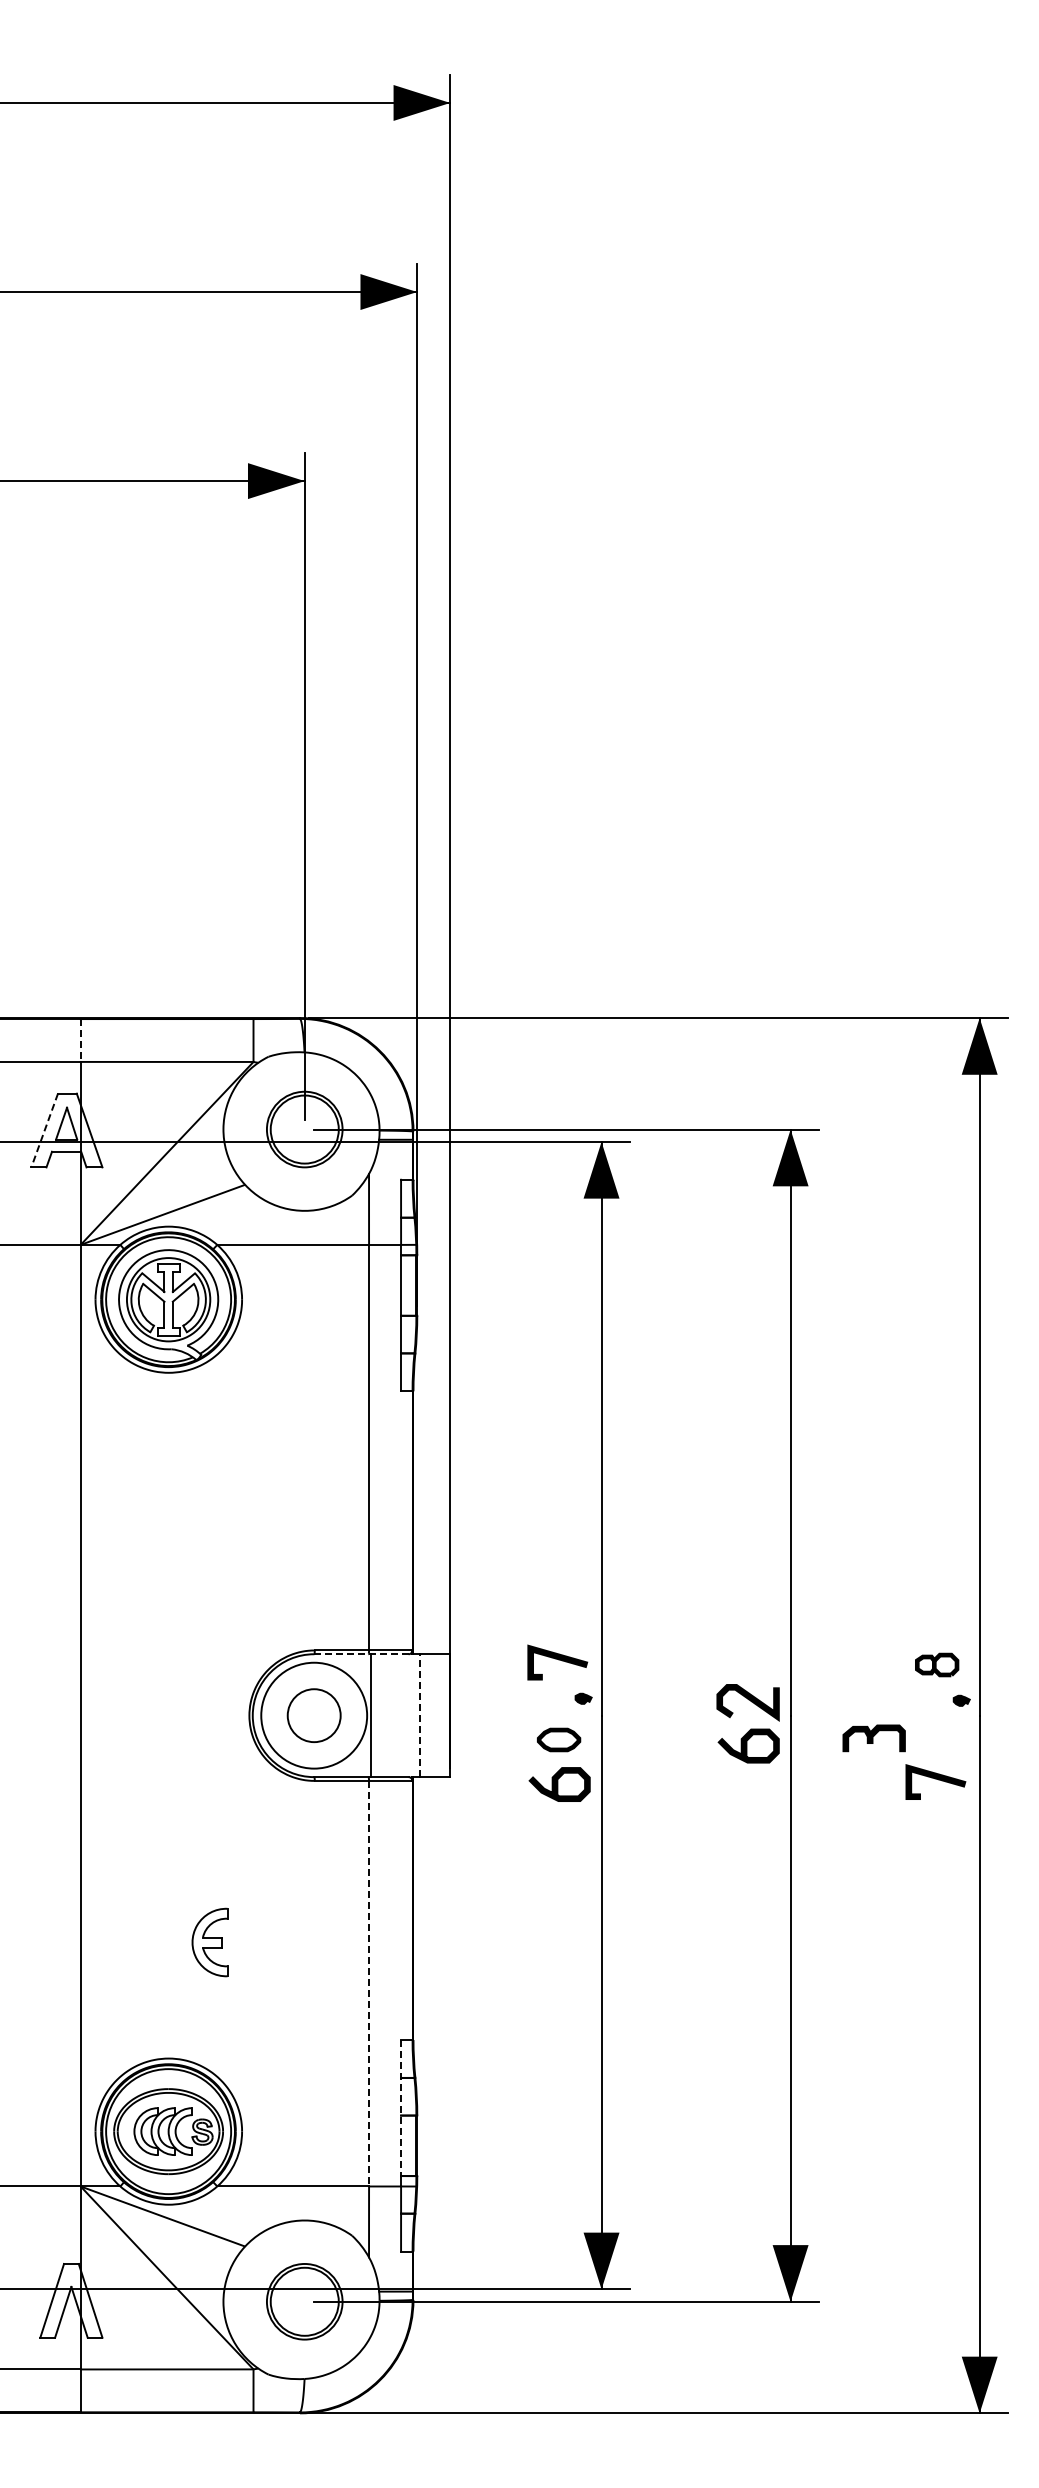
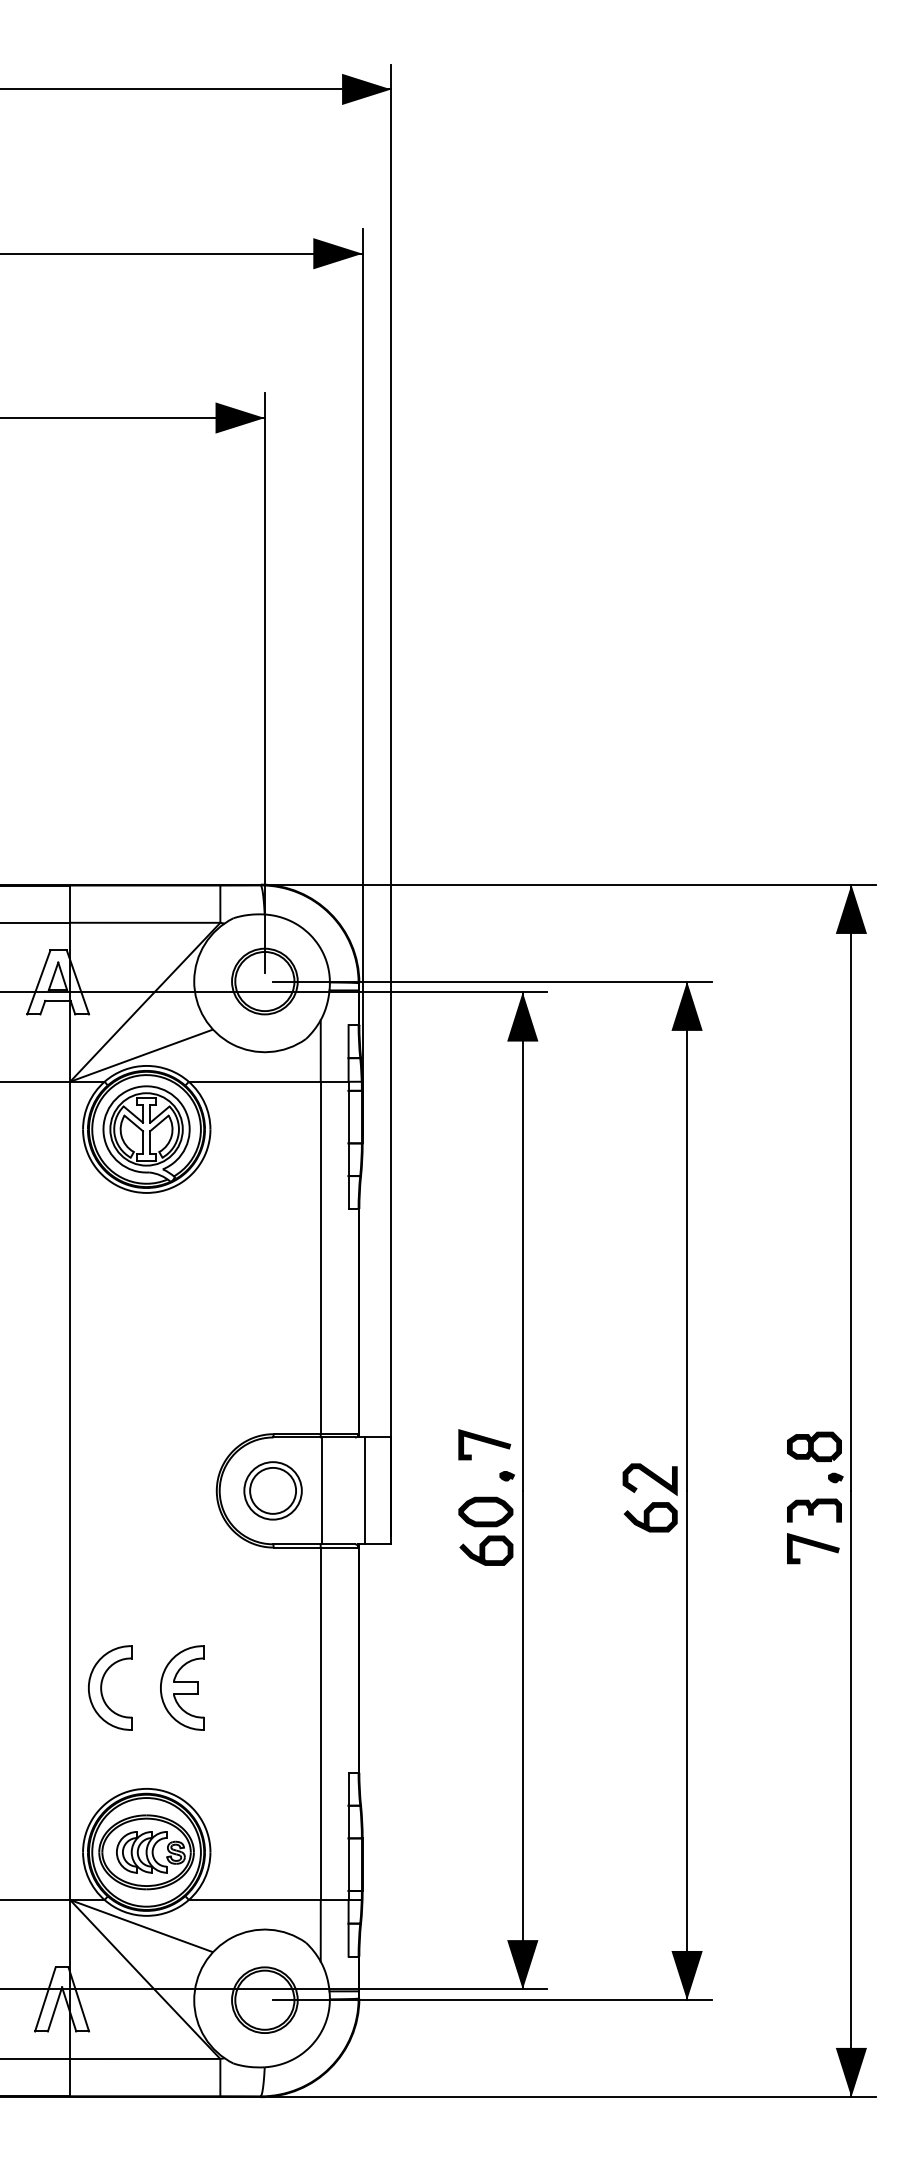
line: (80, 1041) -> (70, 905), dashed -> solid
line: (44, 1130) -> (38, 982), dashed -> solid
line: (360, 1654) -> (313, 1437), dashed -> solid
part: (936, 1664) -> (813, 1446), size x1.43
circle: (314, 1715) -> (273, 1490), size x0.62
line: (419, 1715) -> (364, 1490), dashed -> solid
part: (873, 1738) -> (813, 1510), moved
part: (558, 1739) -> (485, 1511), size x1.43
part: (117, 1942) -> (102, 1687), added
part: (209, 1942) -> (182, 1687), size x1.43
line: (369, 1983) -> (321, 1723), dashed -> solid
line: (401, 2108) -> (348, 1832), dashed -> solid

